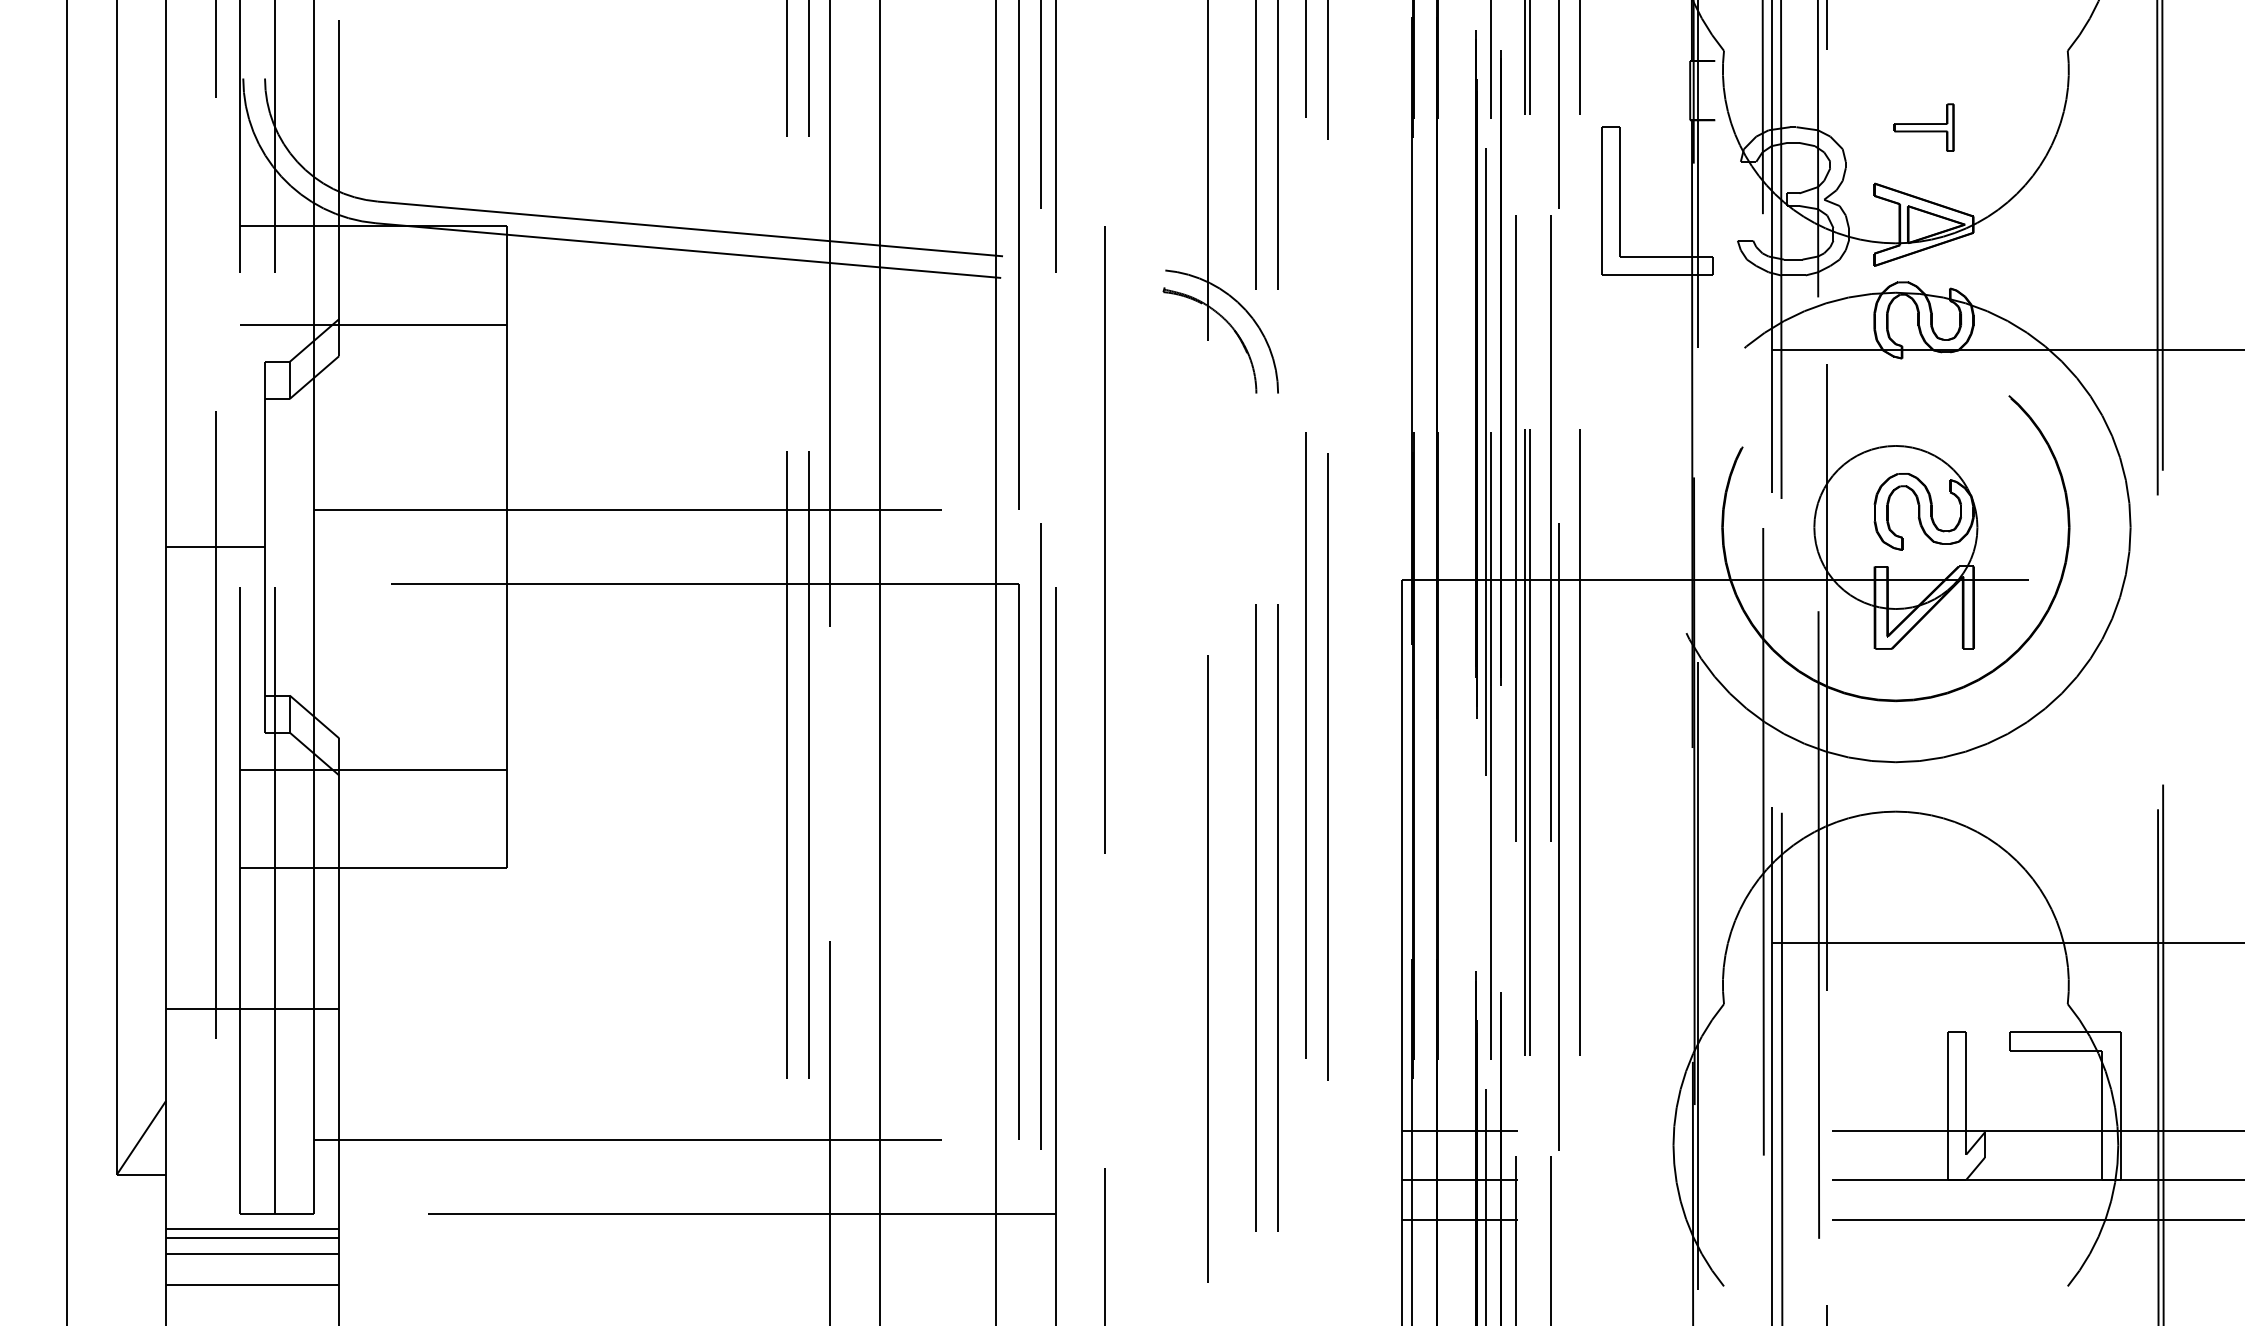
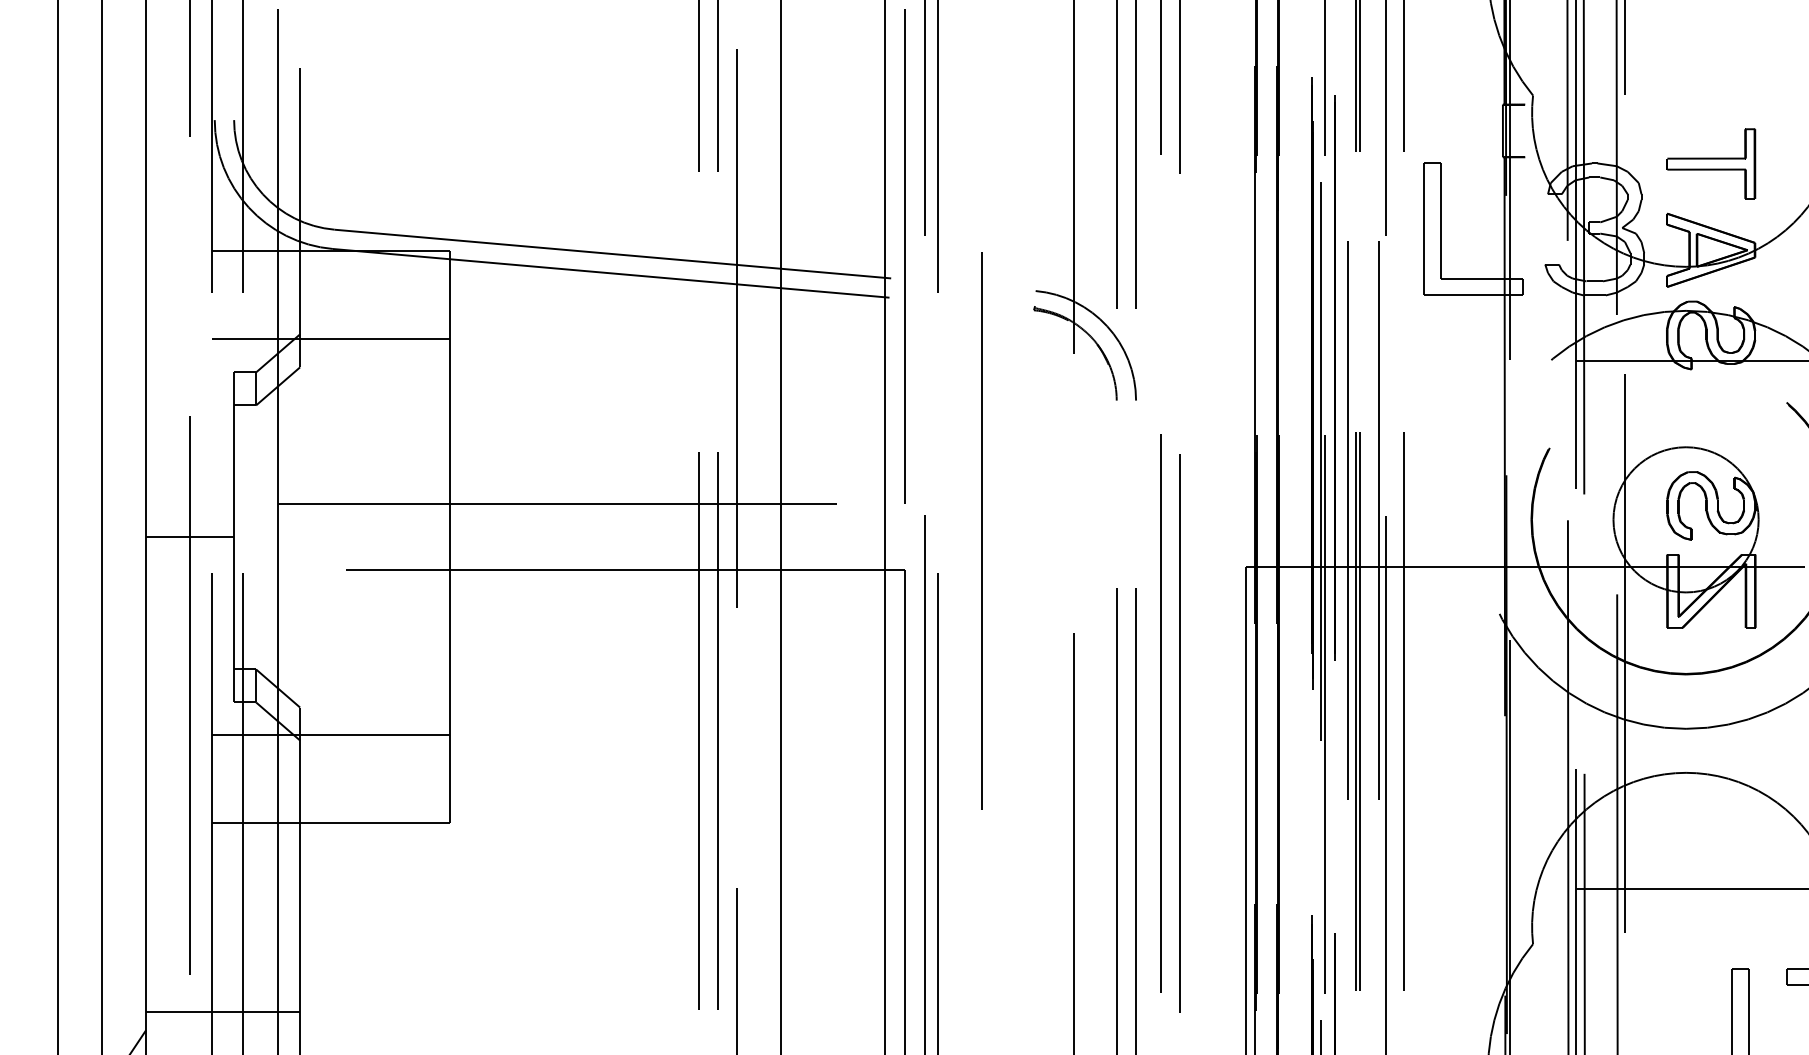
part: (1923, 127) -> (1710, 163), size x1.67
line: (252, 1009) -> (222, 1012), moved

